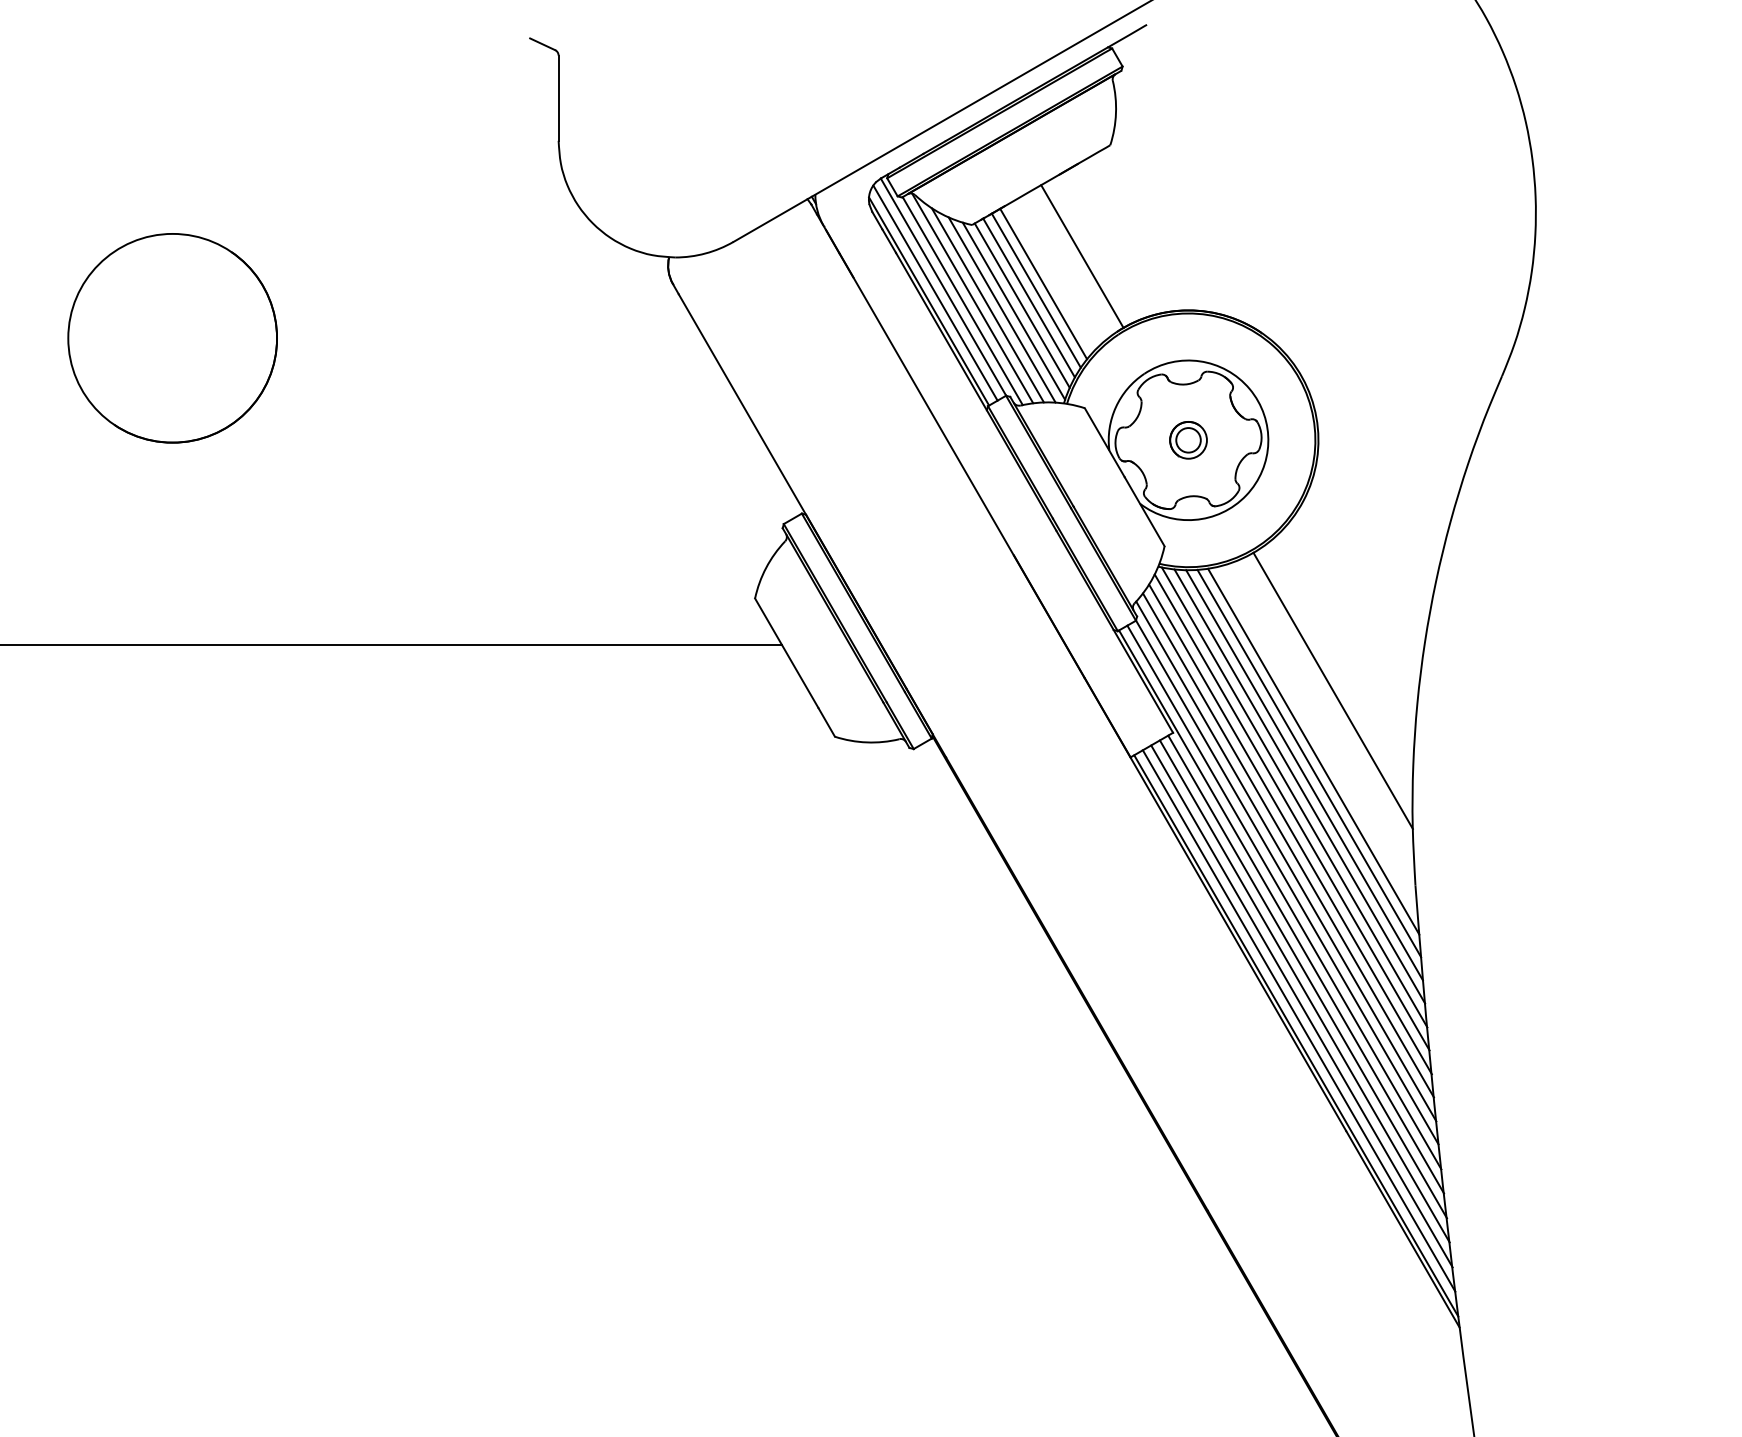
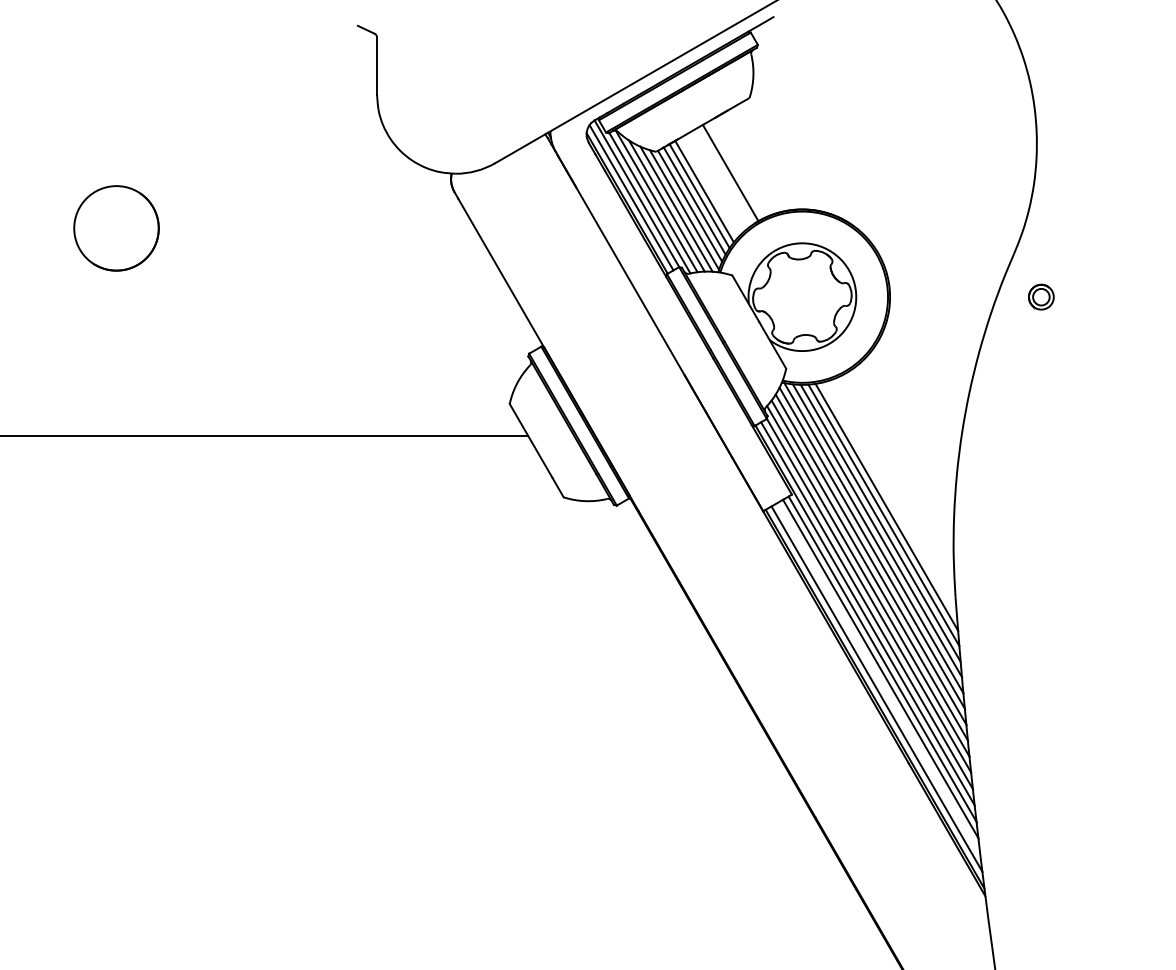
circle: (172, 338) -> (116, 228), size x0.6
part: (1188, 439) -> (1041, 296), moved
line: (1332, 691) -> (899, 466), removed
line: (1301, 1006) -> (878, 679), removed

